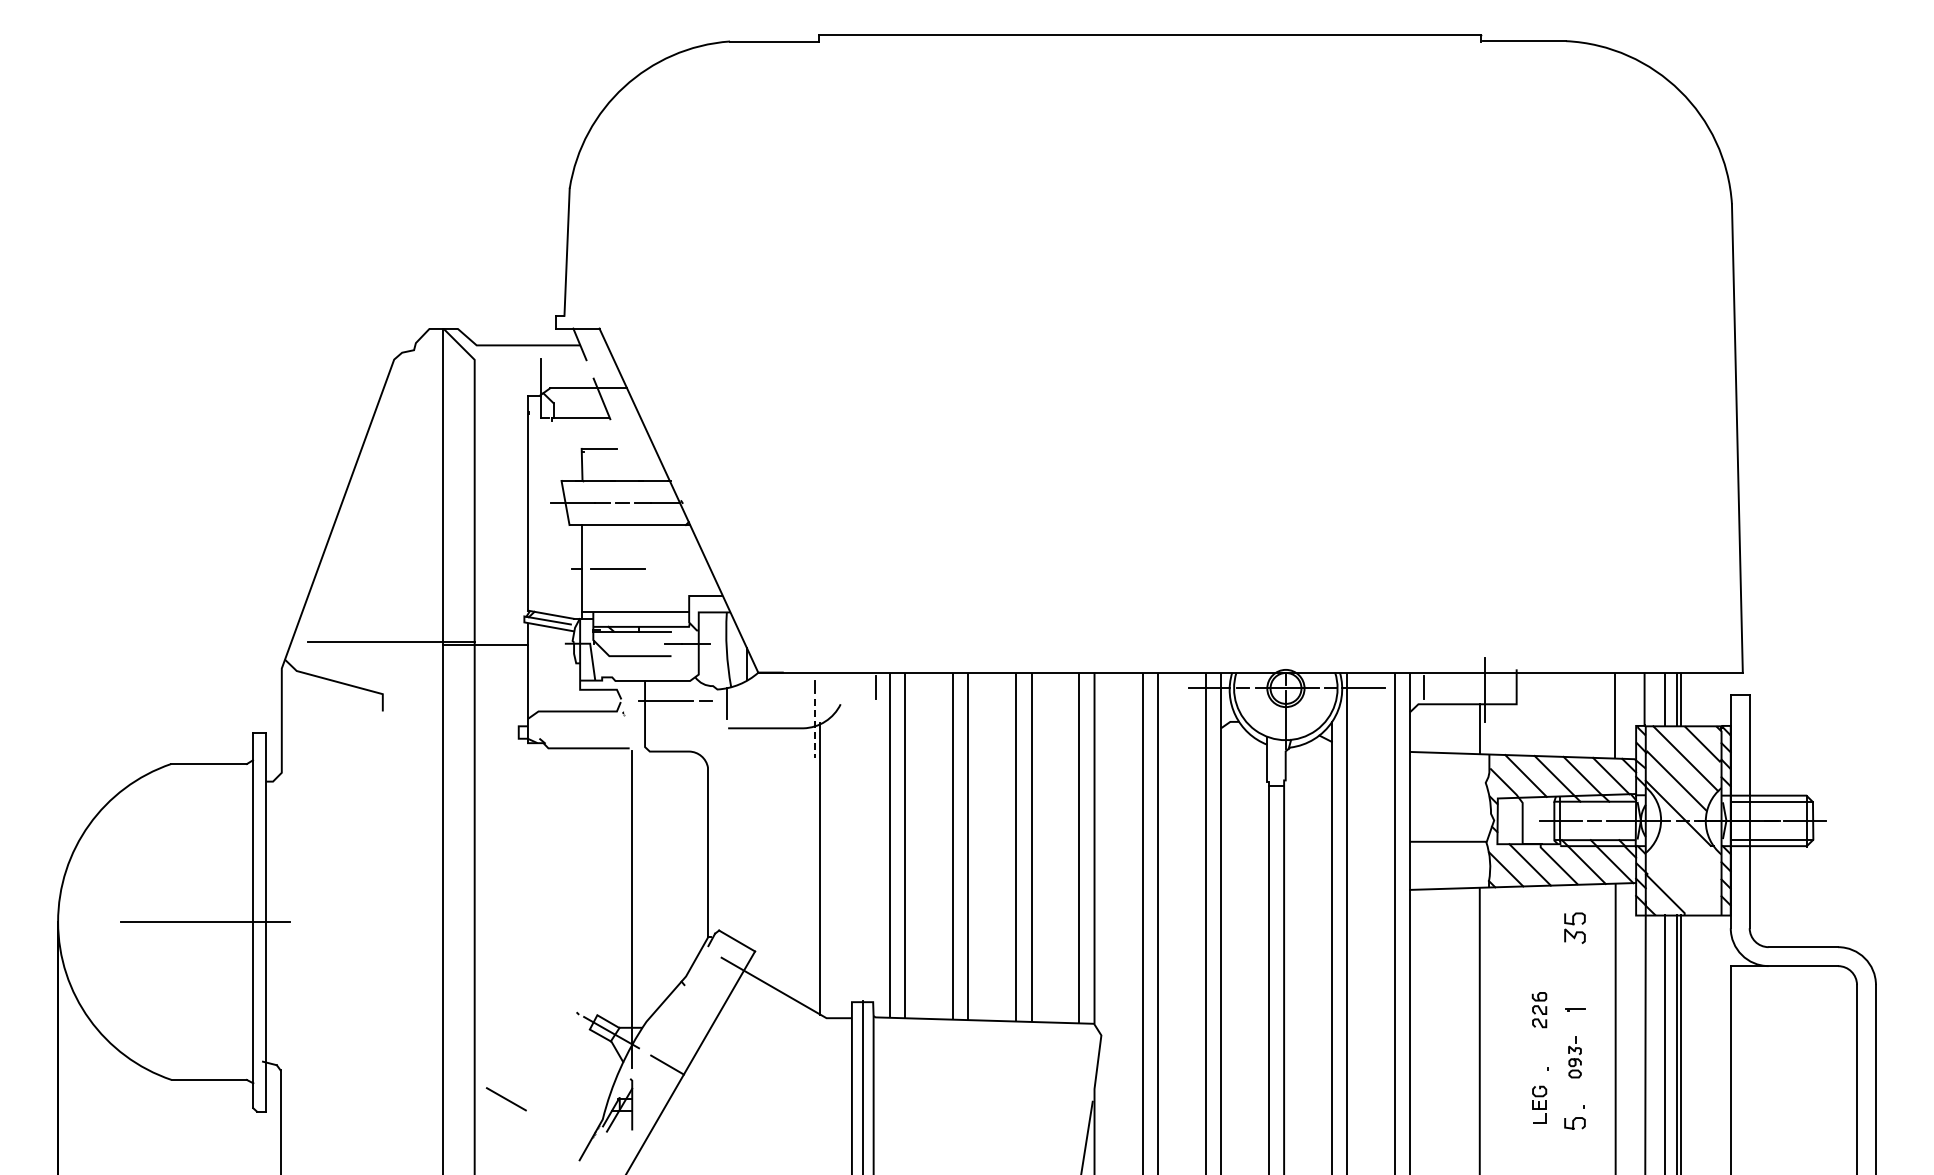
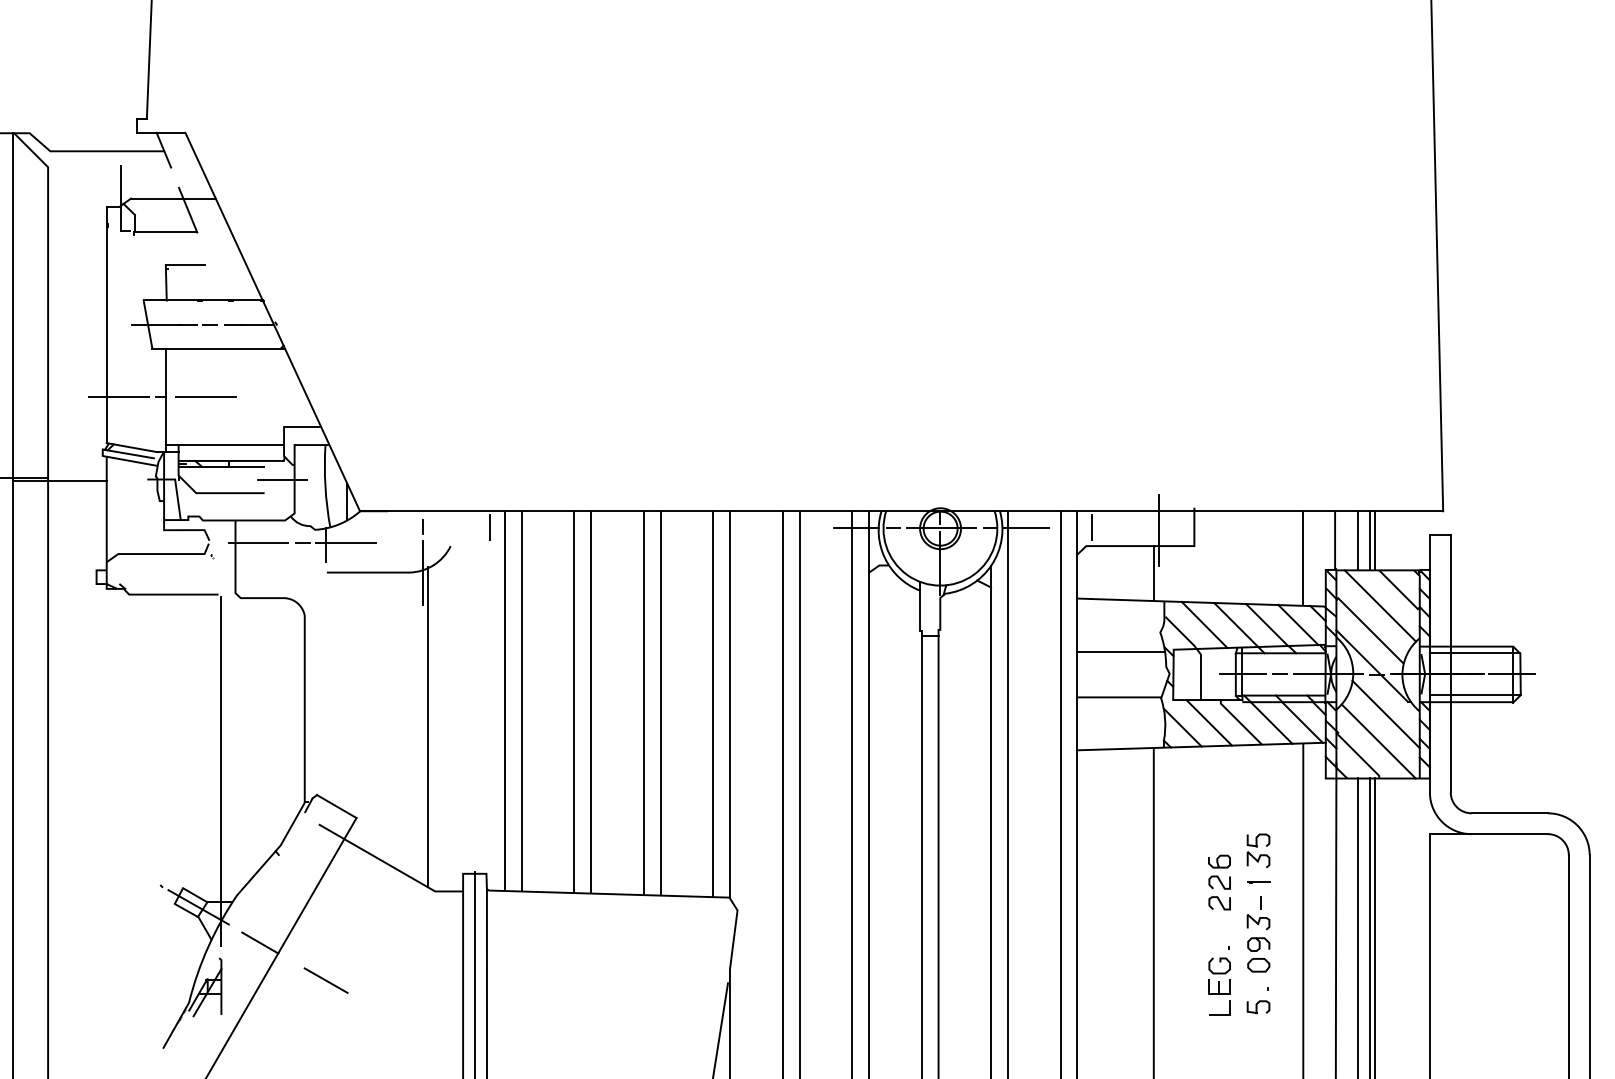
line: (538, 569) -> (118, 397), added
line: (745, 701) -> (346, 543), added
line: (815, 729) -> (423, 573), dashed -> solid
line: (1450, 800) -> (1121, 651), added
line: (1690, 856) -> (1385, 713), added
line: (1683, 881) -> (1377, 741), added
part: (1574, 927) -> (1258, 849), moved
part: (1539, 1009) -> (1219, 881), size x1.43
part: (1574, 1056) -> (1258, 933), size x1.67
line: (506, 1099) -> (326, 980), moved
part: (1539, 1104) -> (1219, 986), size x1.43

